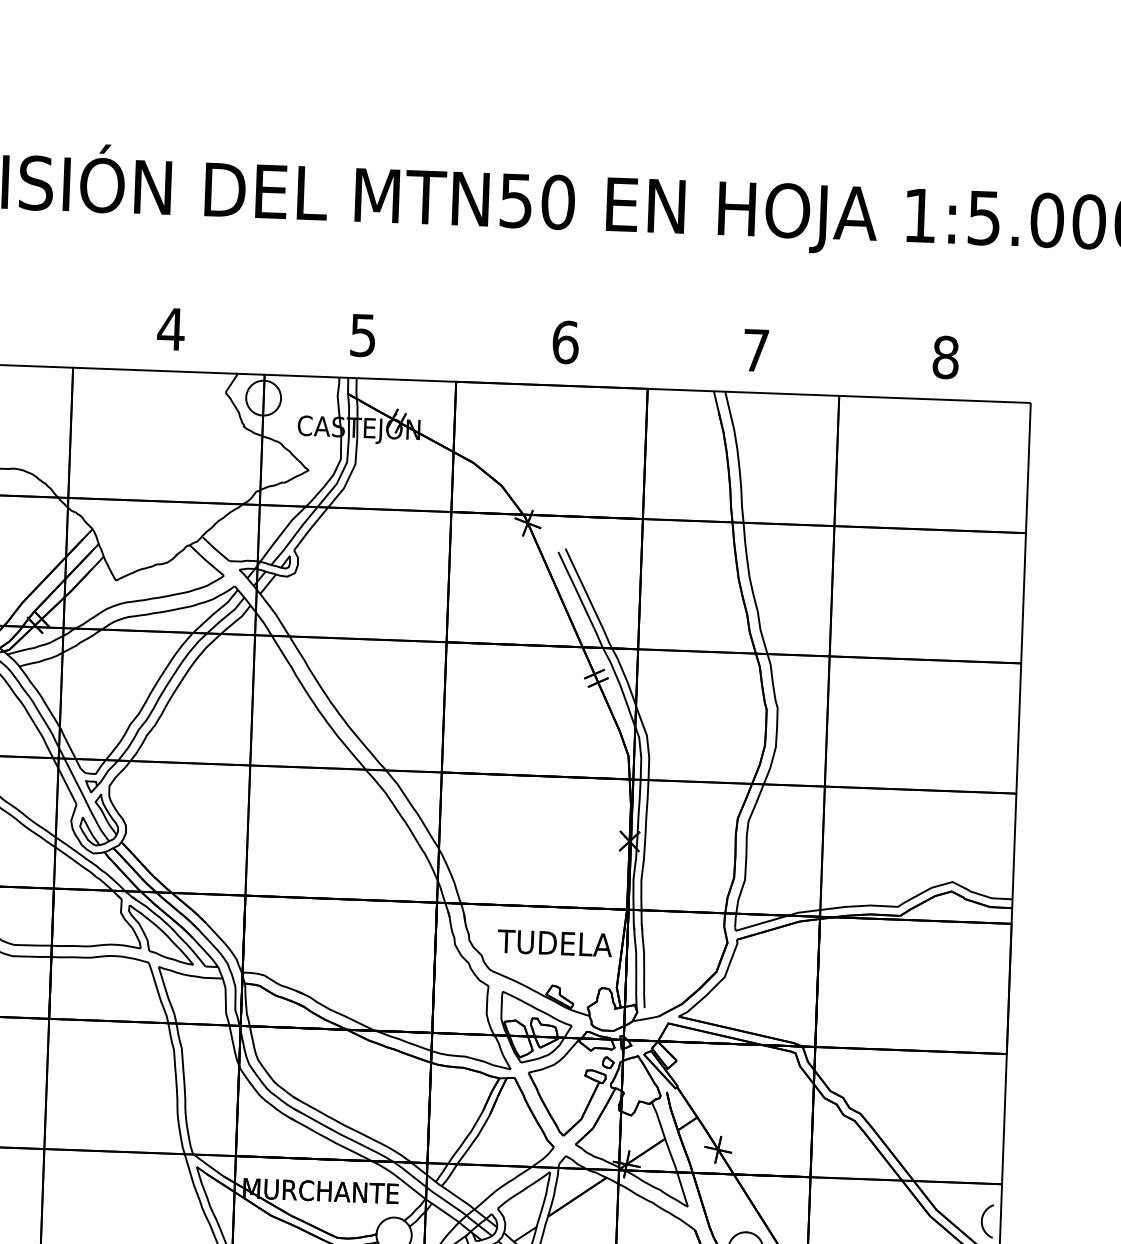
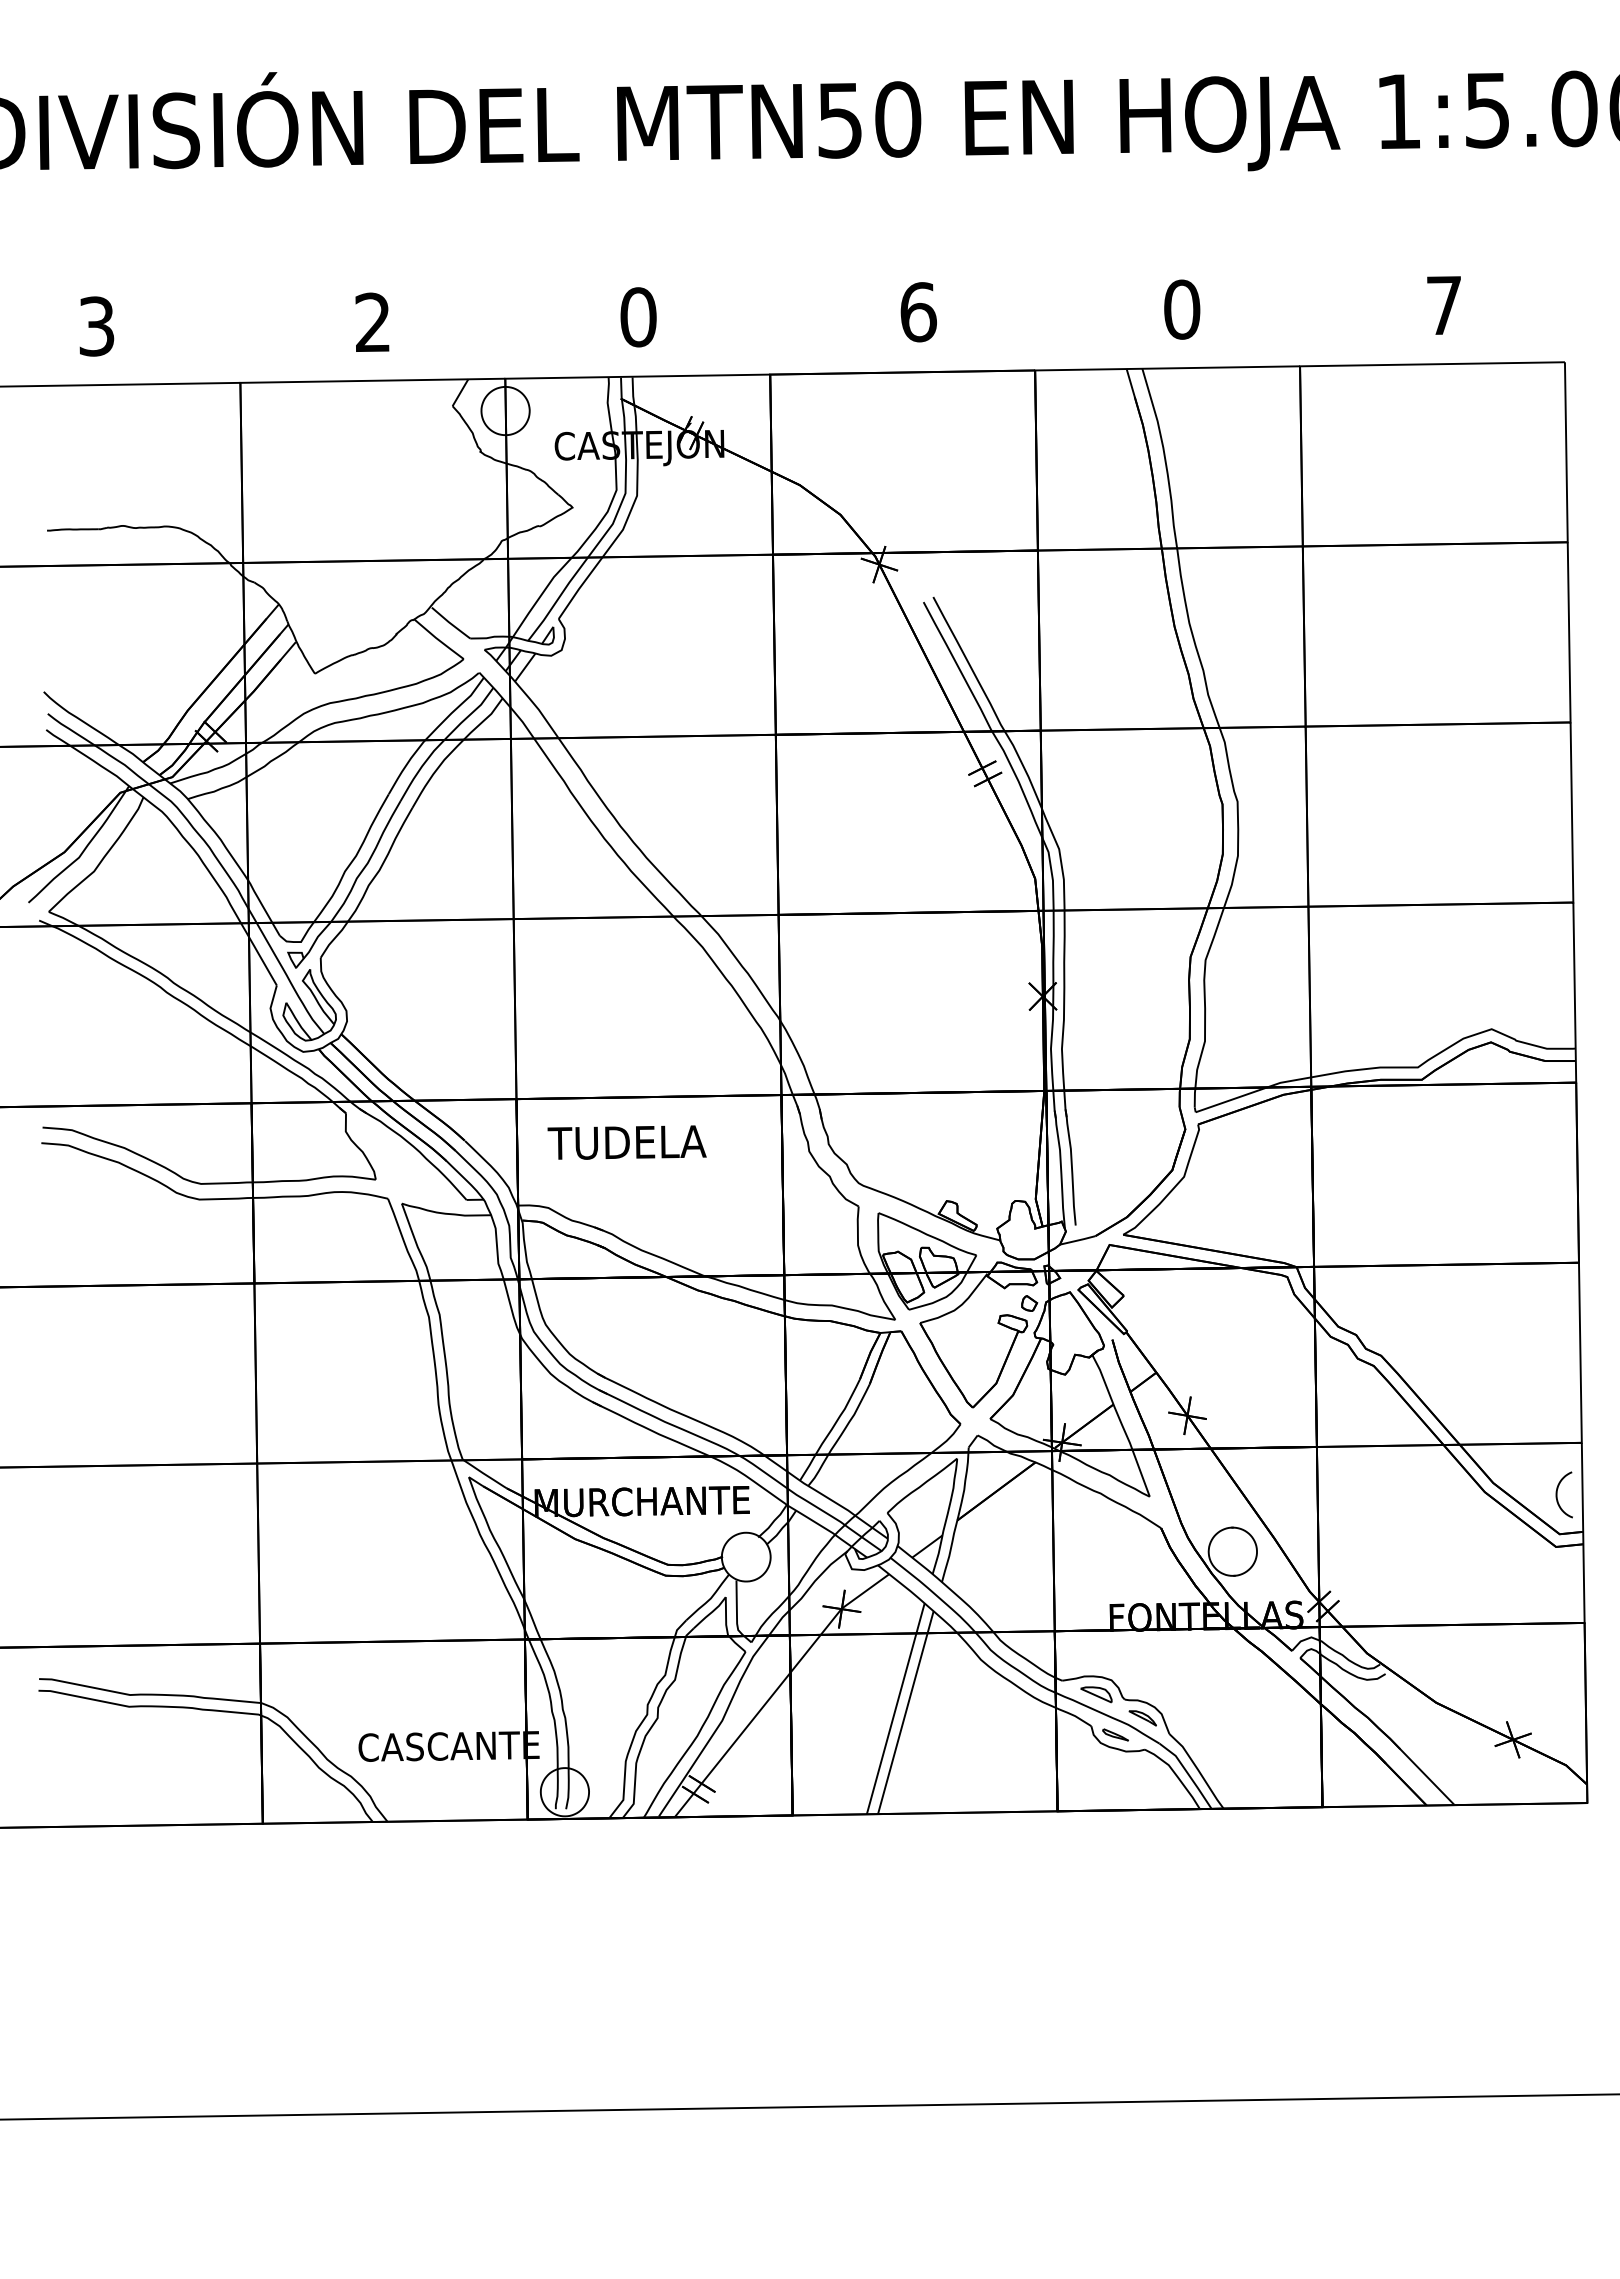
text: (171, 328) -> (373, 321), 4 -> 2
text: (363, 335) -> (638, 317), 5 -> 0
text: (756, 350) -> (1182, 309), 7 -> 0
text: (945, 357) -> (1444, 305), 8 -> 7
part: (160, 934) -> (402, 1159), removed
text: (554, 943) -> (626, 1142), moved

